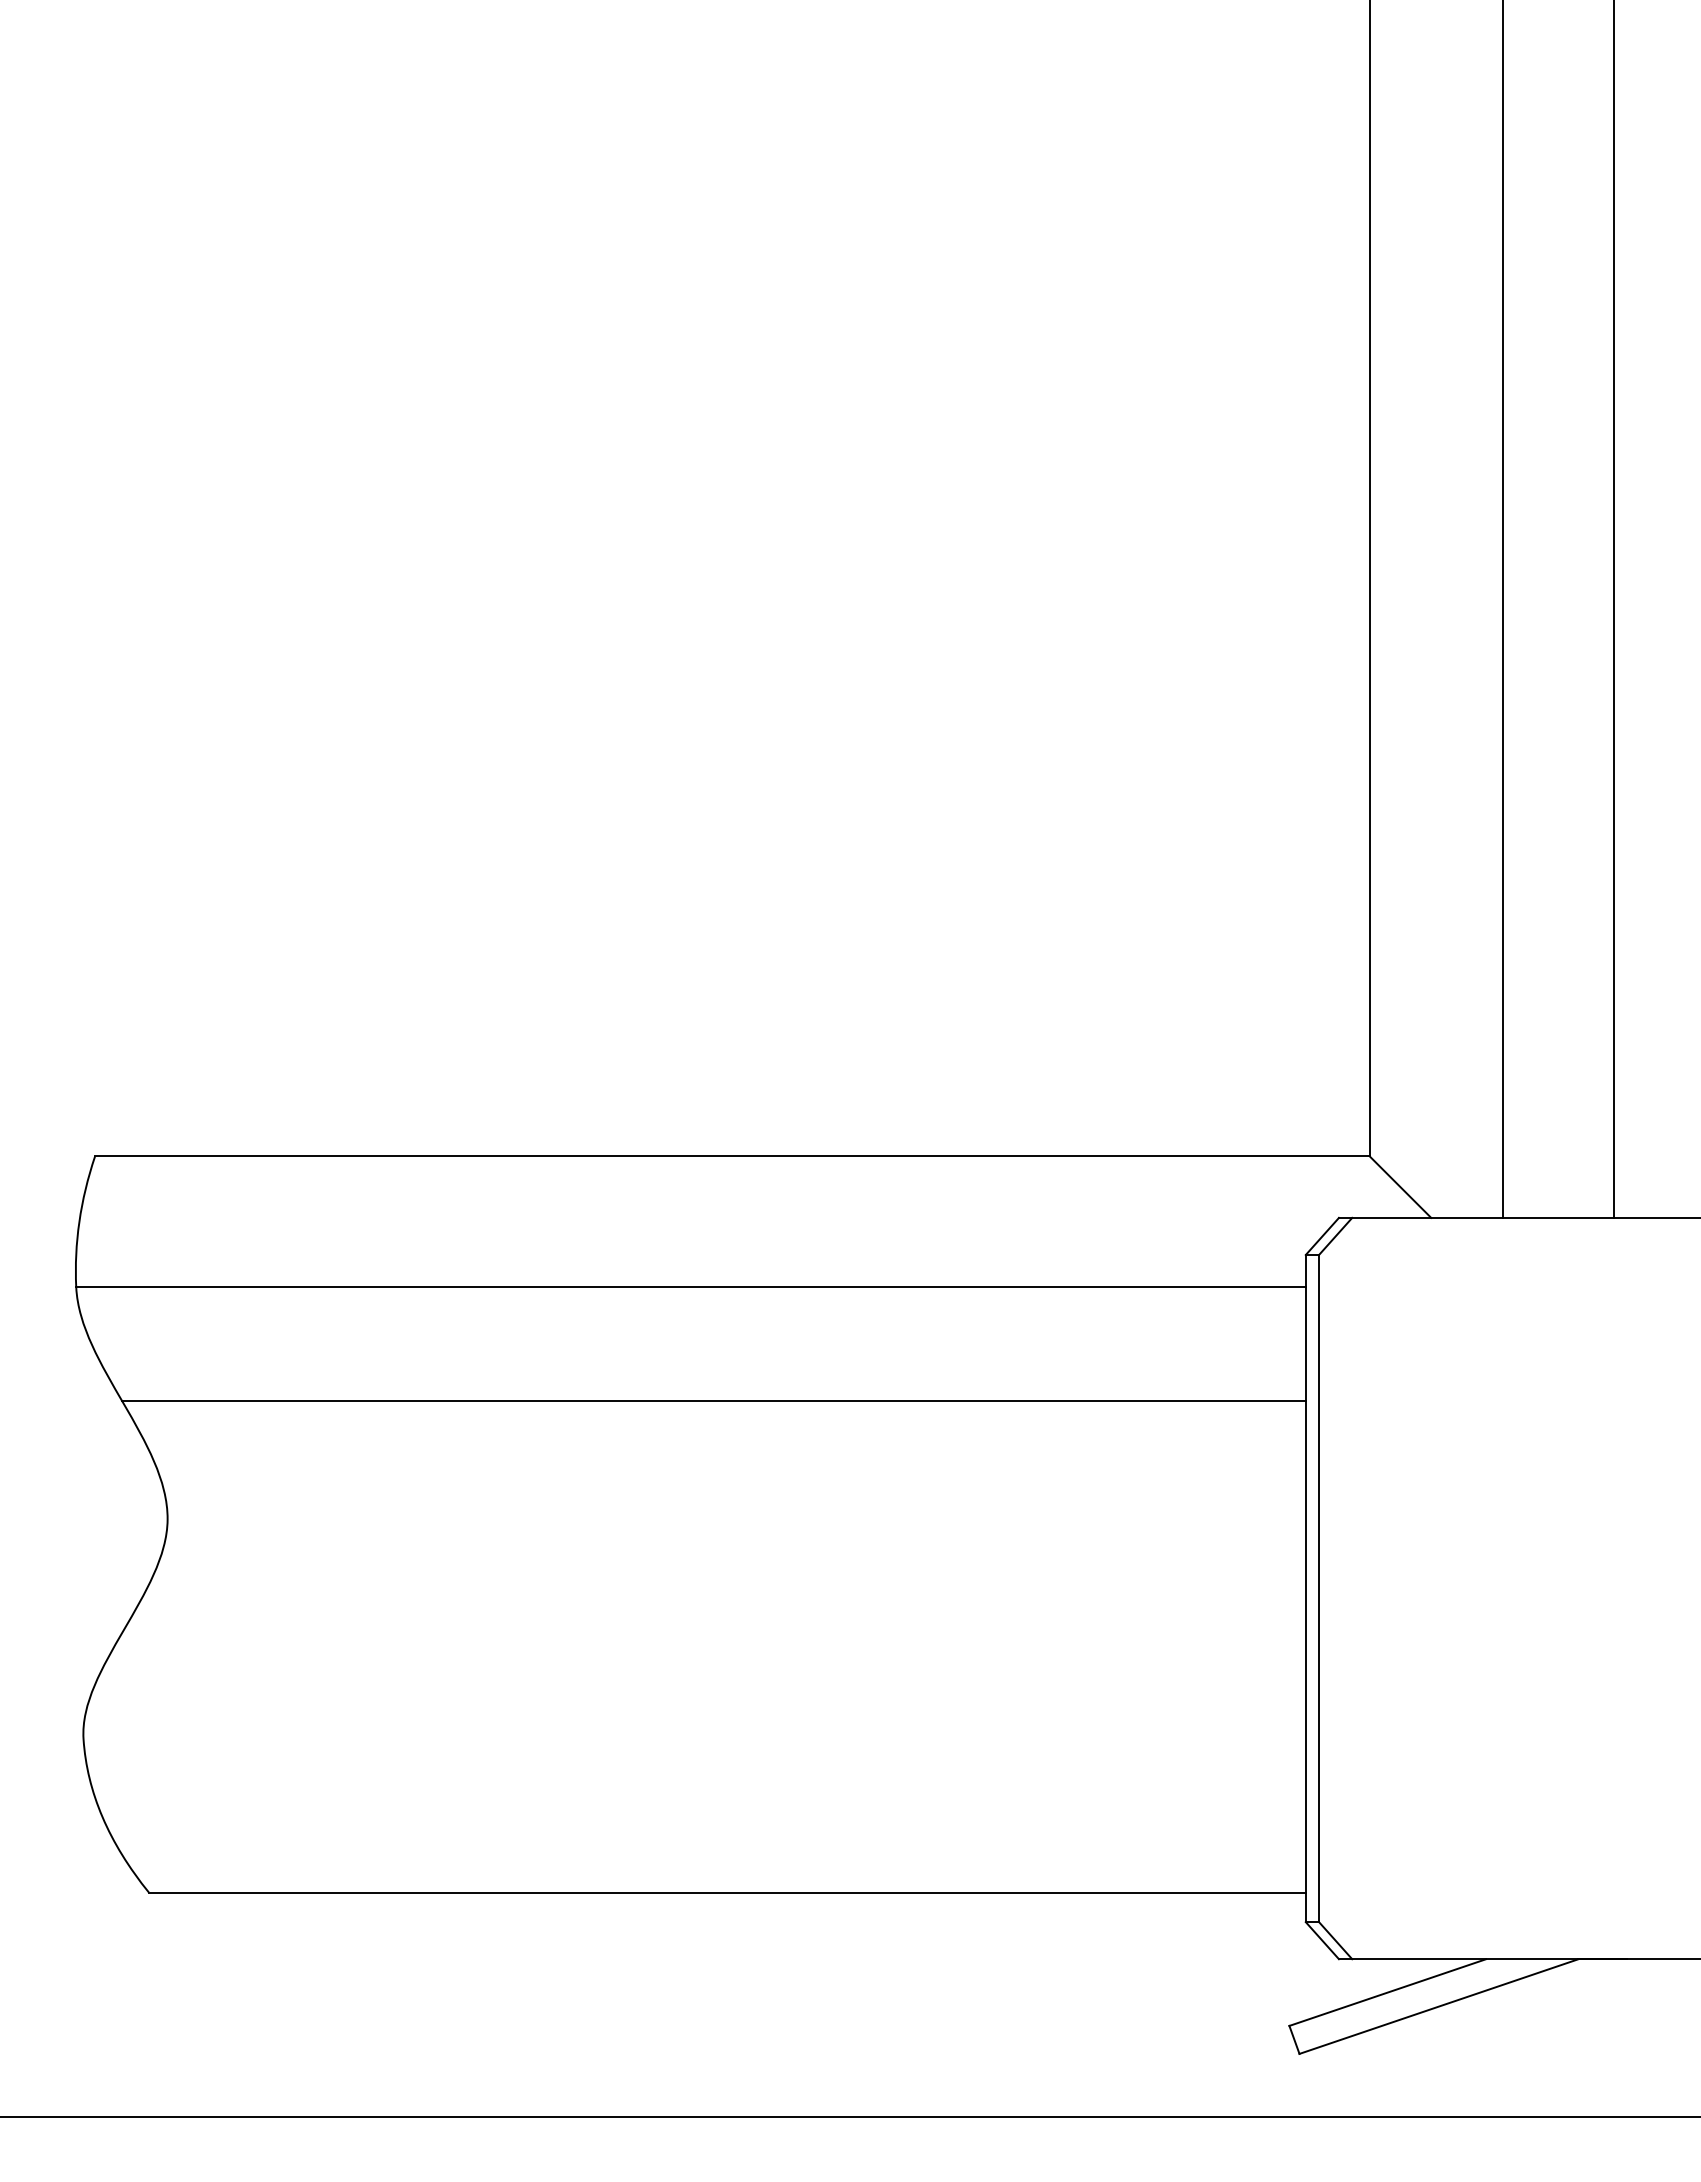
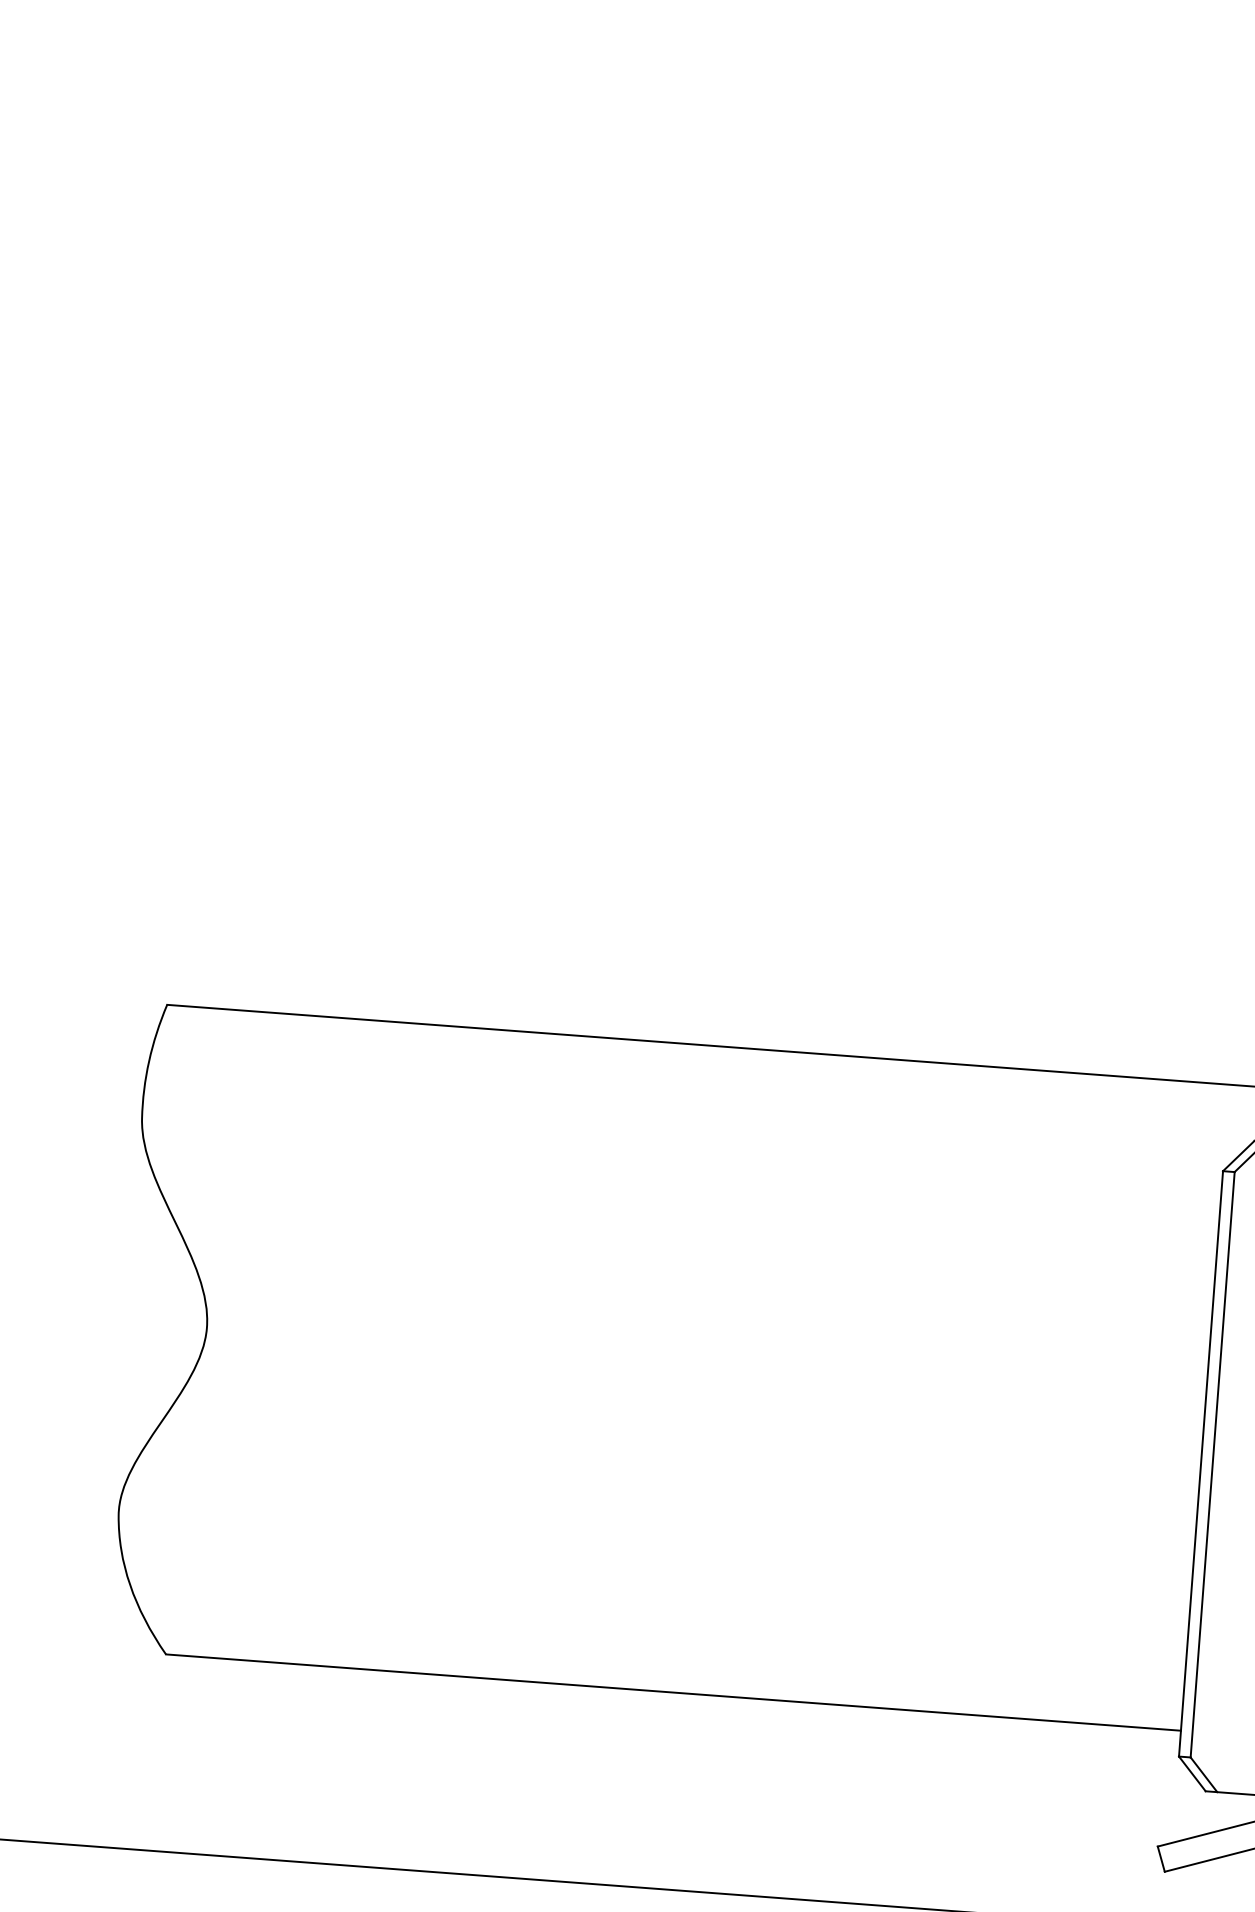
line: (690, 1287) -> (681, 1159), removed
line: (713, 1401) -> (693, 1260), removed

